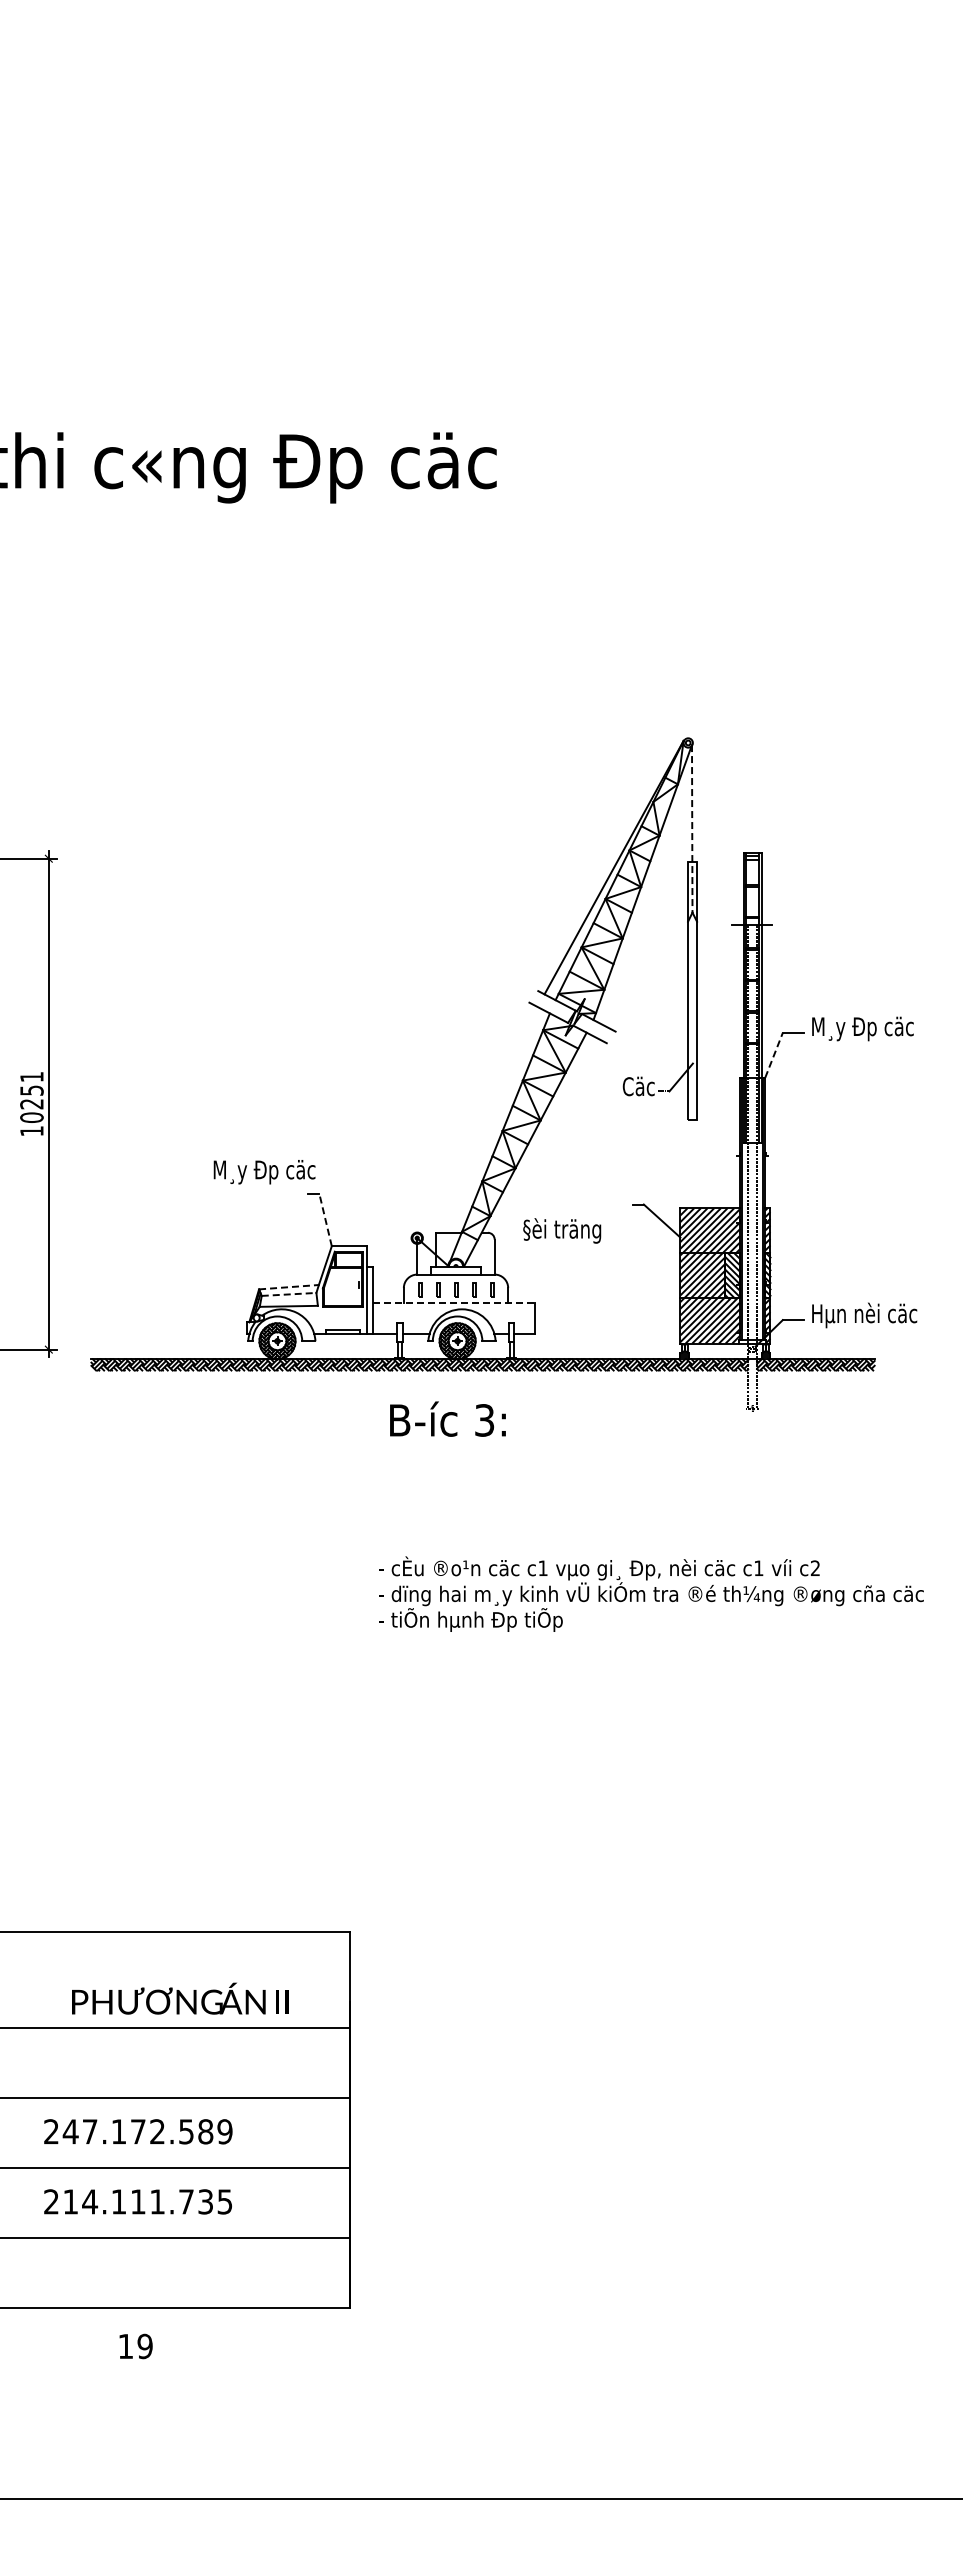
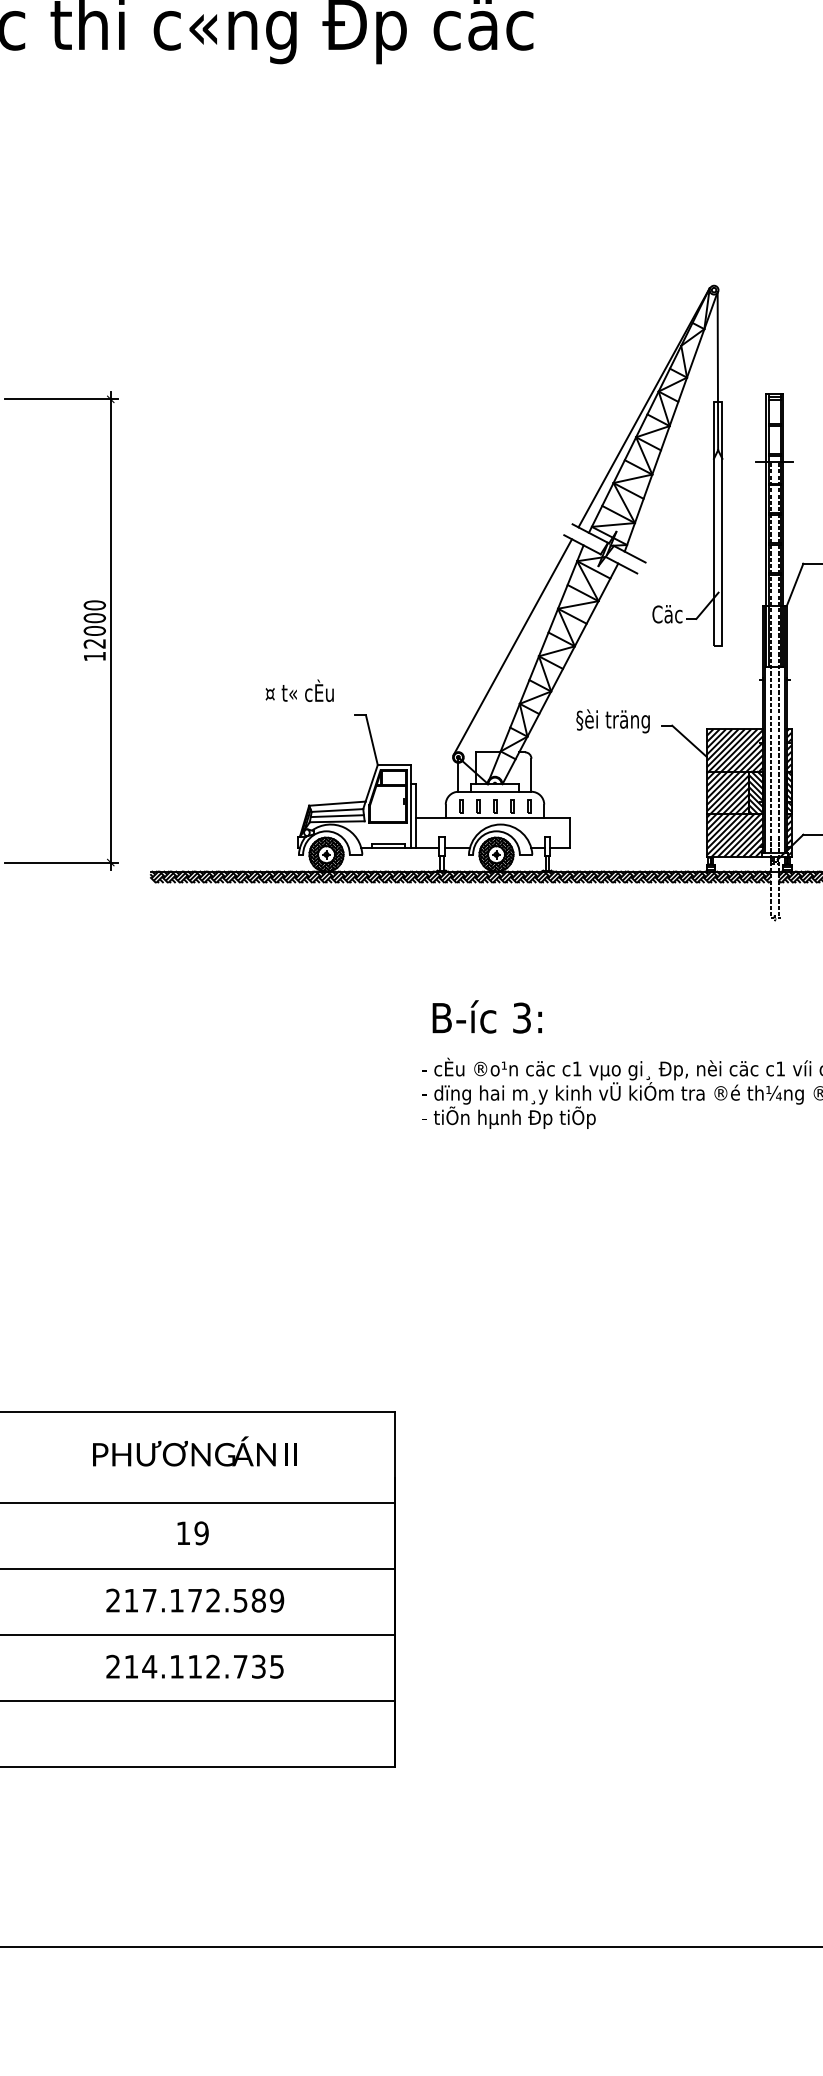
line: (692, 828) -> (718, 370), dashed -> solid
line: (774, 1054) -> (795, 584), dashed -> solid
text: (31, 1096) -> (94, 623), 10251 -> 12000
line: (474, 1121) -> (512, 647), added
text: (264, 1169) -> (314, 692), M¸y Ðp cäc -> ¤ t« cÈu
line: (325, 1219) -> (371, 739), dashed -> solid
text: (562, 1230) -> (613, 720), moved
line: (288, 1287) -> (336, 803), dashed -> solid
line: (289, 1294) -> (337, 810), dashed -> solid
line: (288, 1300) -> (336, 816), added
line: (454, 1302) -> (493, 818), dashed -> solid
text: (447, 1418) -> (486, 1016), moved
text: (180, 1998) -> (195, 1451), moved
text: (70, 2131) -> (131, 1600), 247.172.589 -> 217.172.589
text: (157, 2201) -> (213, 1666), 214.111.735 -> 214.112.735
text: (135, 2346) -> (192, 1533), moved

